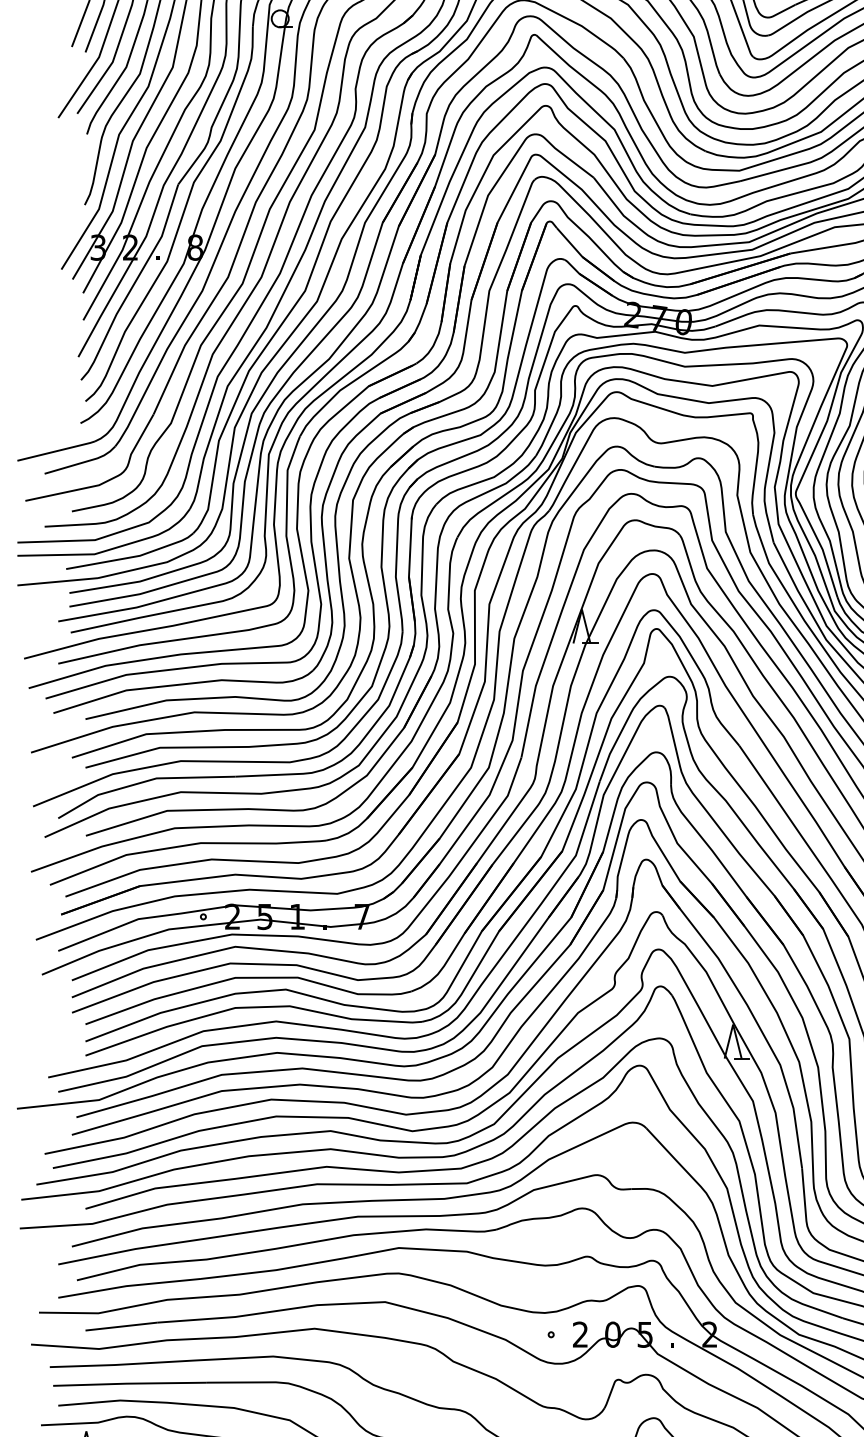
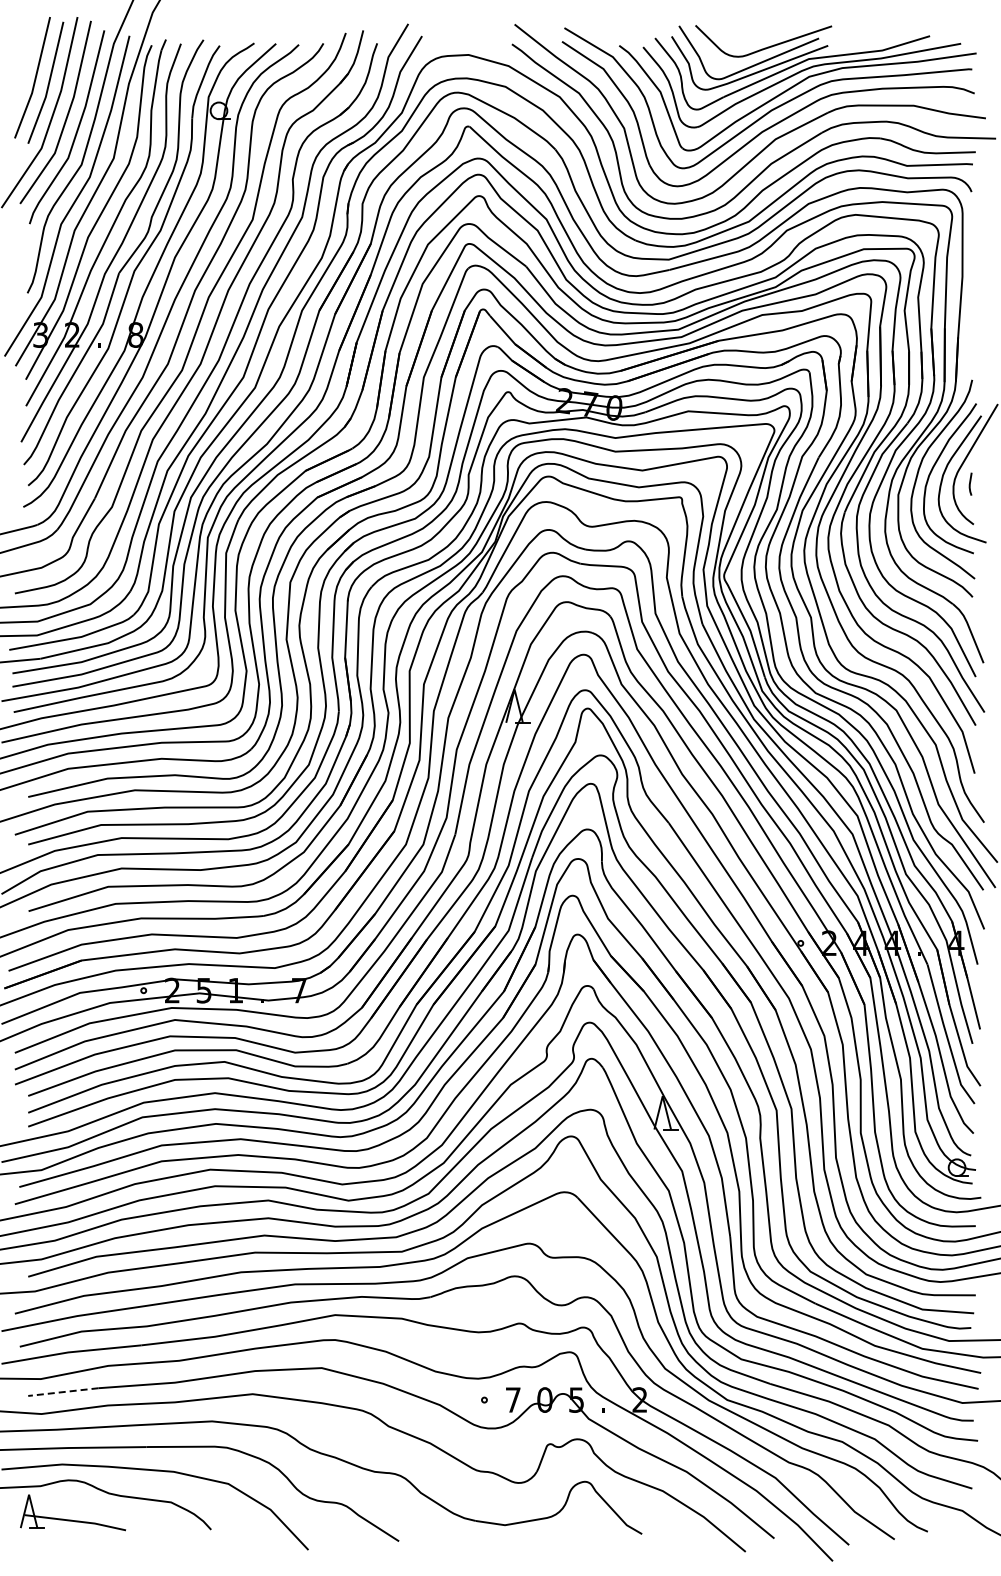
line: (120, 1327) -> (62, 1392), solid -> dashed
text: (579, 1334) -> (512, 1399), 2 -> 7

